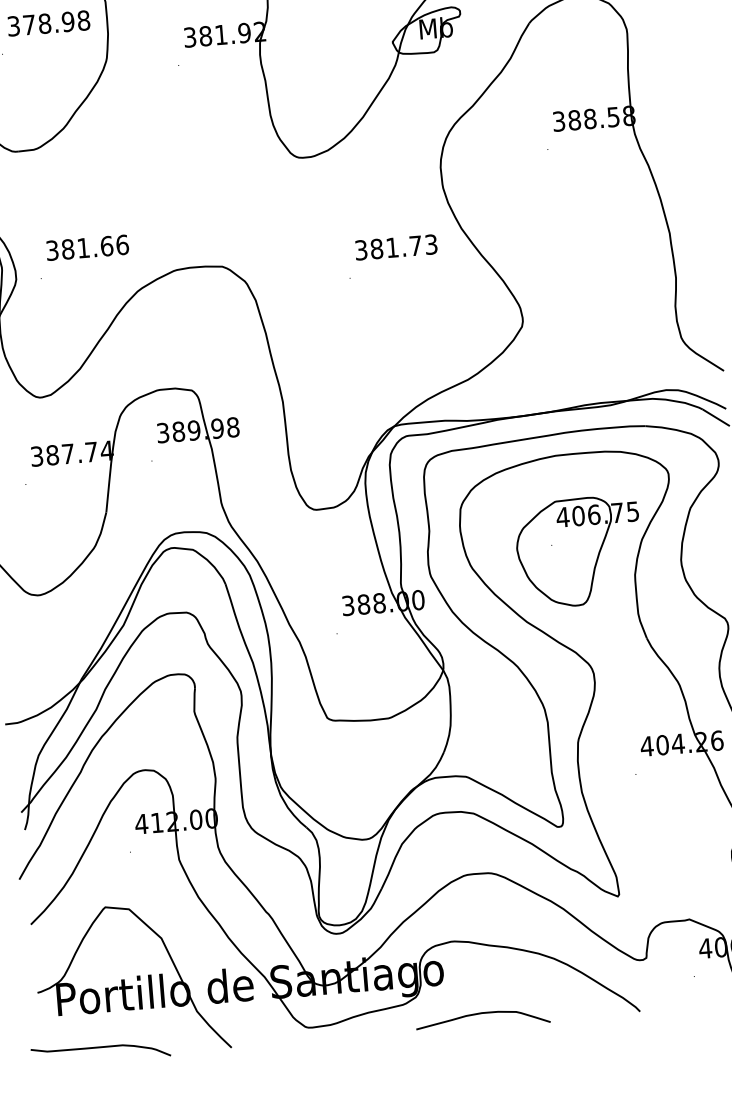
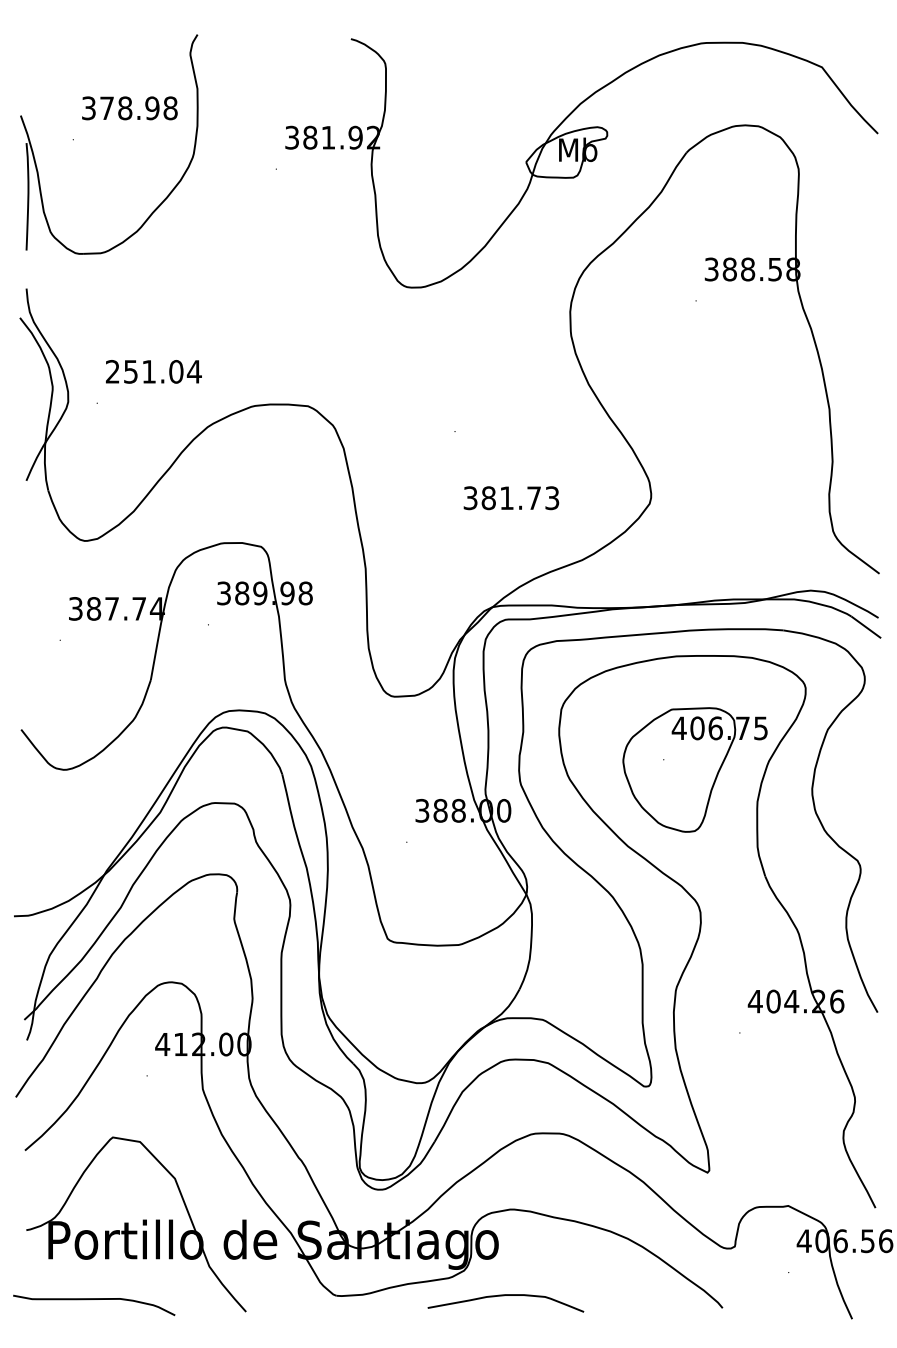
text: (87, 247) -> (153, 371), 381.66 -> 251.04
text: (396, 247) -> (511, 498), moved
curve: (481, 1014) -> (504, 1296), moved

